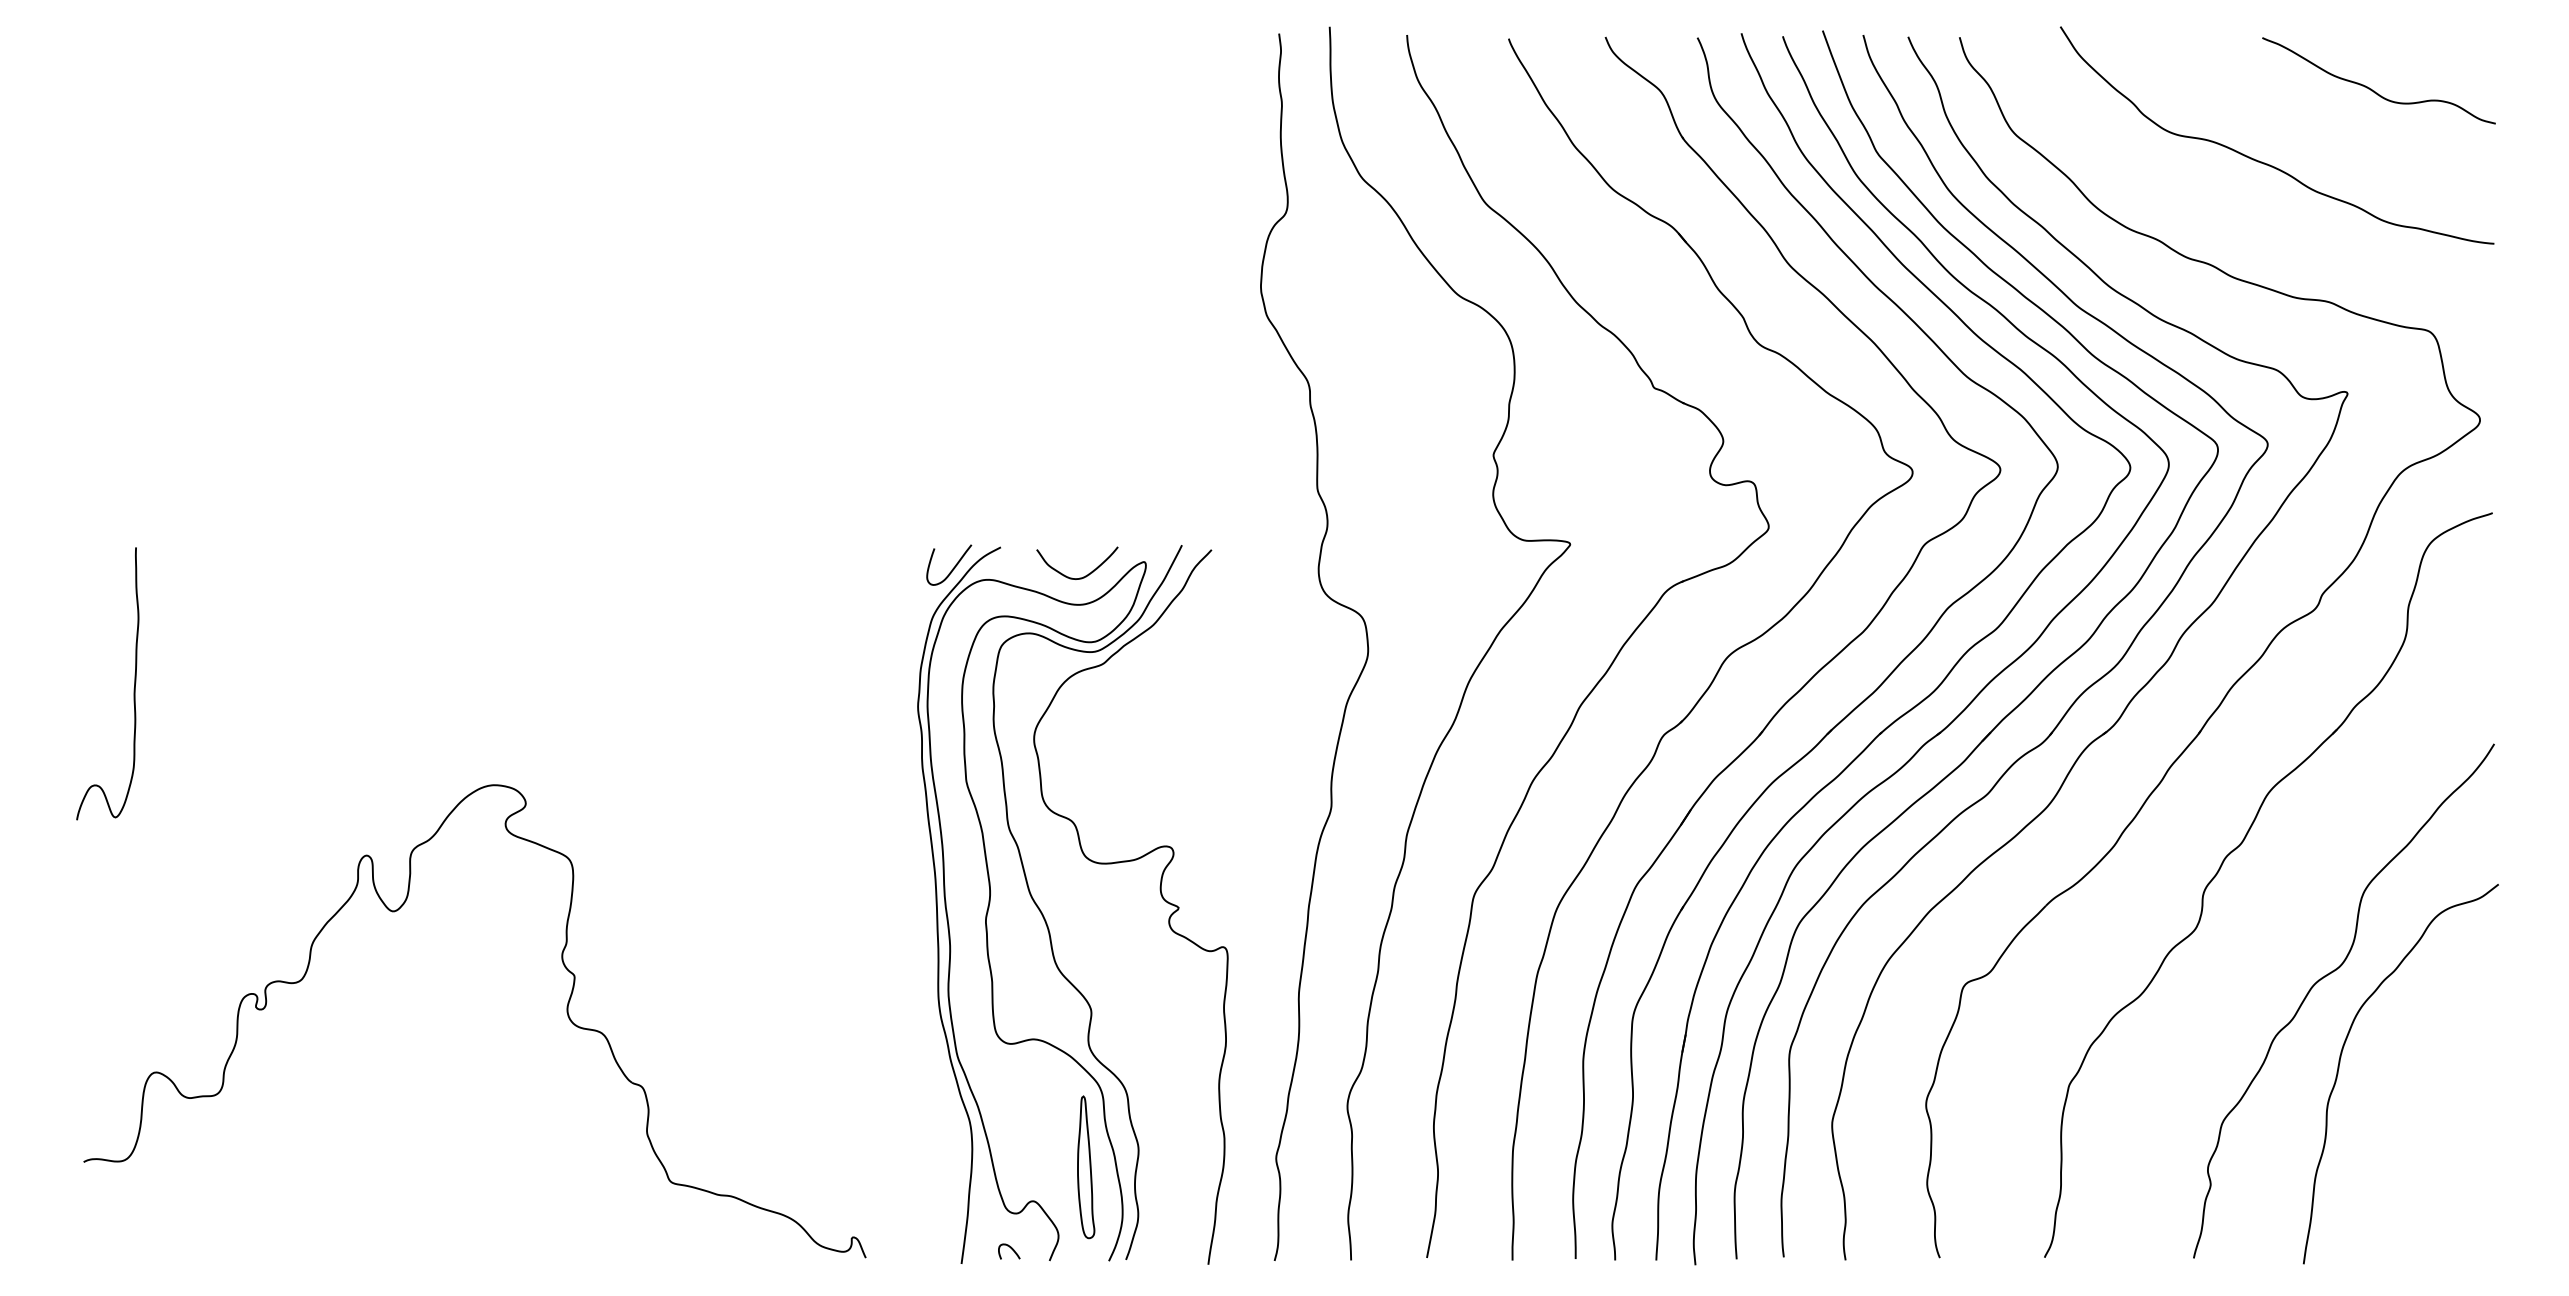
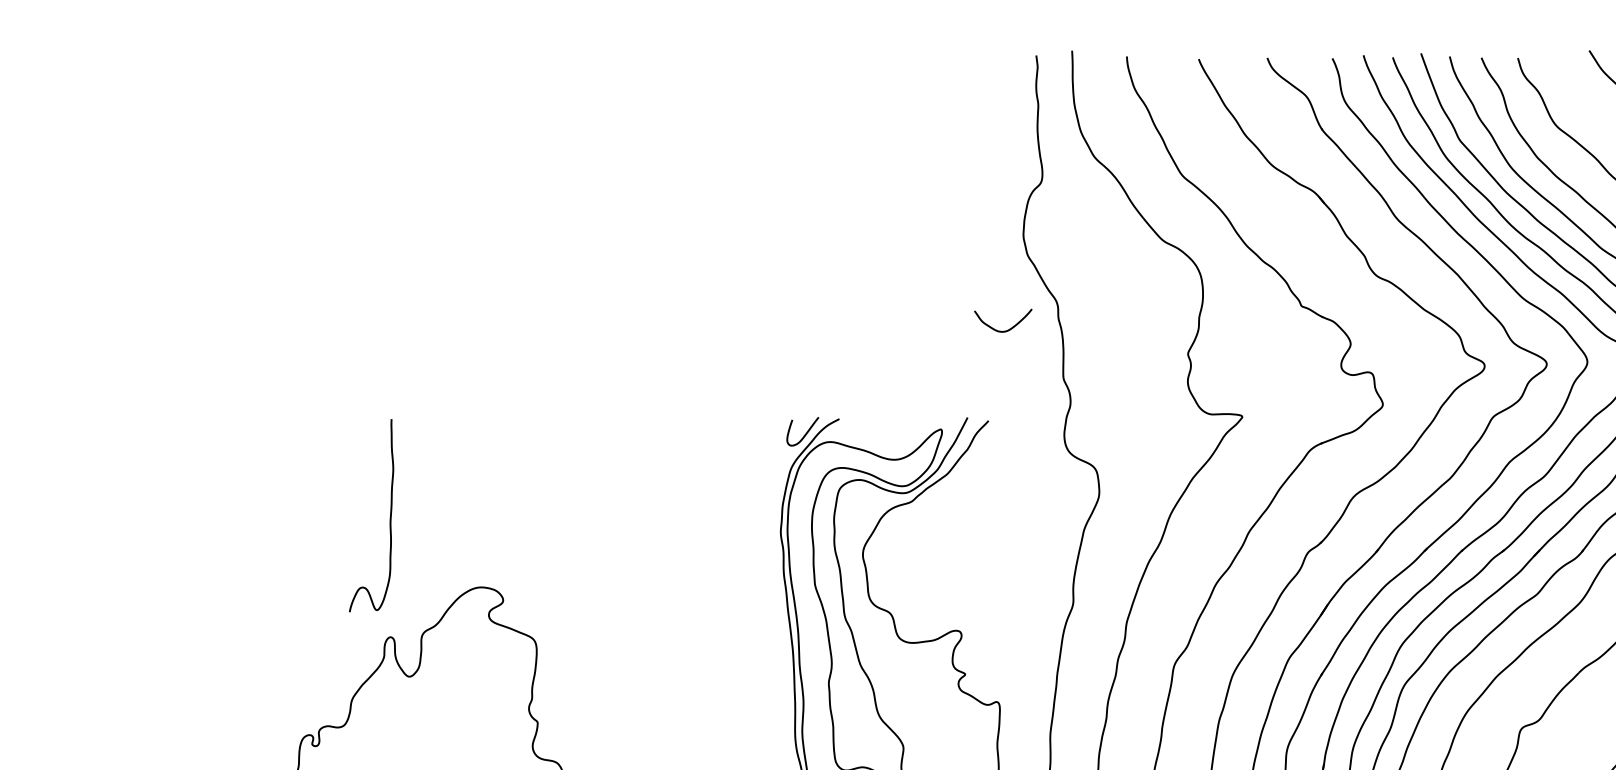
curve: (1079, 577) -> (1004, 330), moved
curve: (133, 688) -> (389, 518), moved

